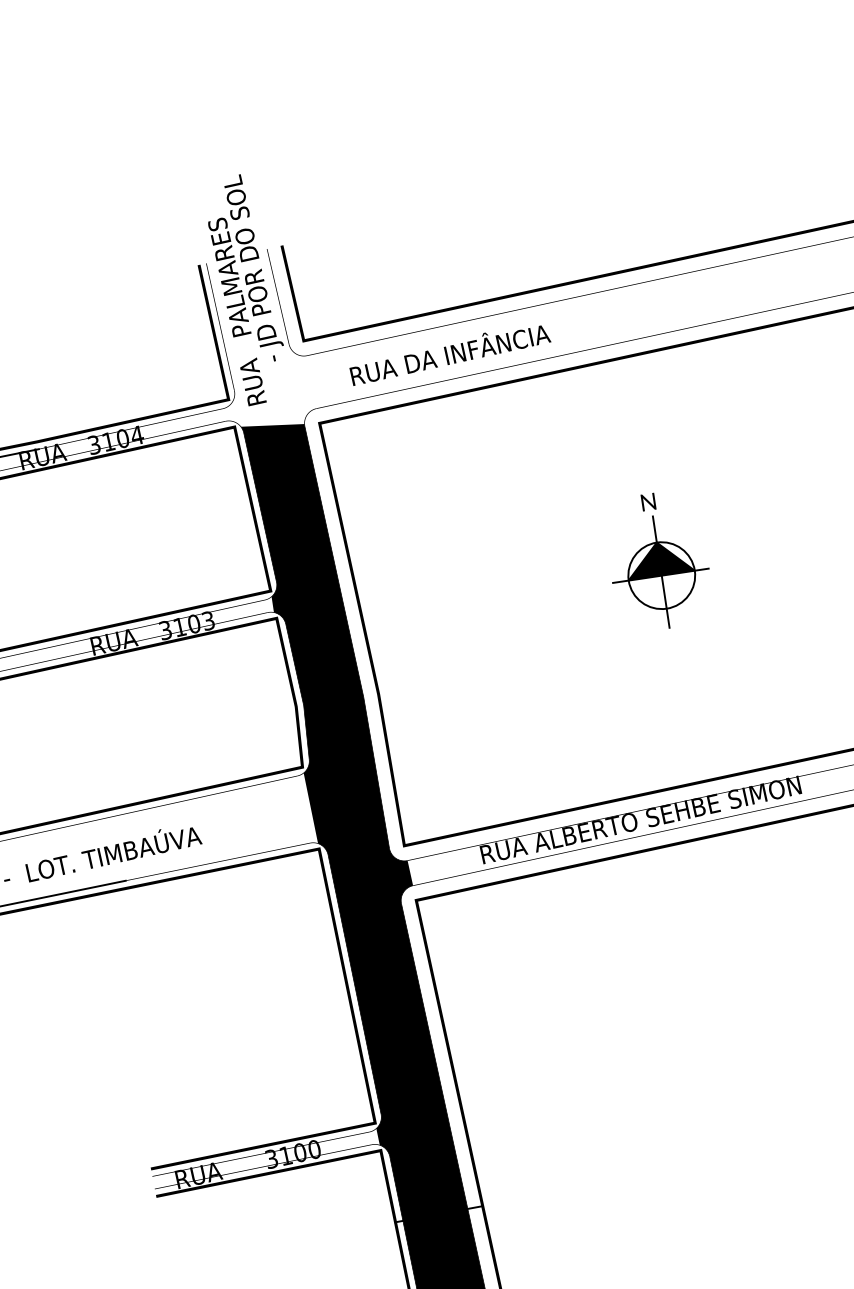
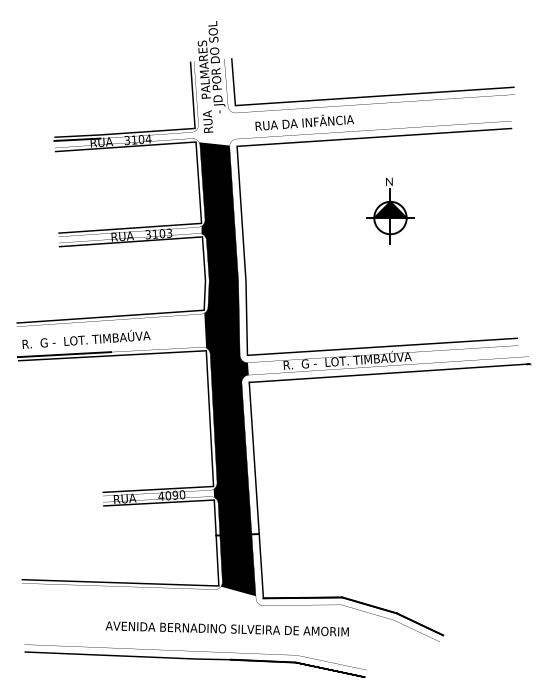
part: (659, 560) -> (390, 210), moved
text: (648, 818) -> (366, 359), RUA ALBERTO SEHBE SIMON -> R.  G -  LOT. TIMBAÚVA
text: (286, 1155) -> (168, 495), 3100 -> 4090

